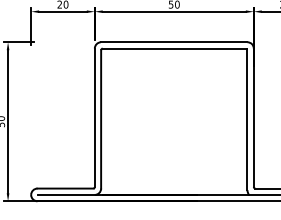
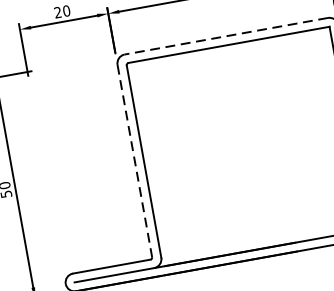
line: (173, 42) -> (225, 36), solid -> dashed
line: (94, 118) -> (134, 162), solid -> dashed

